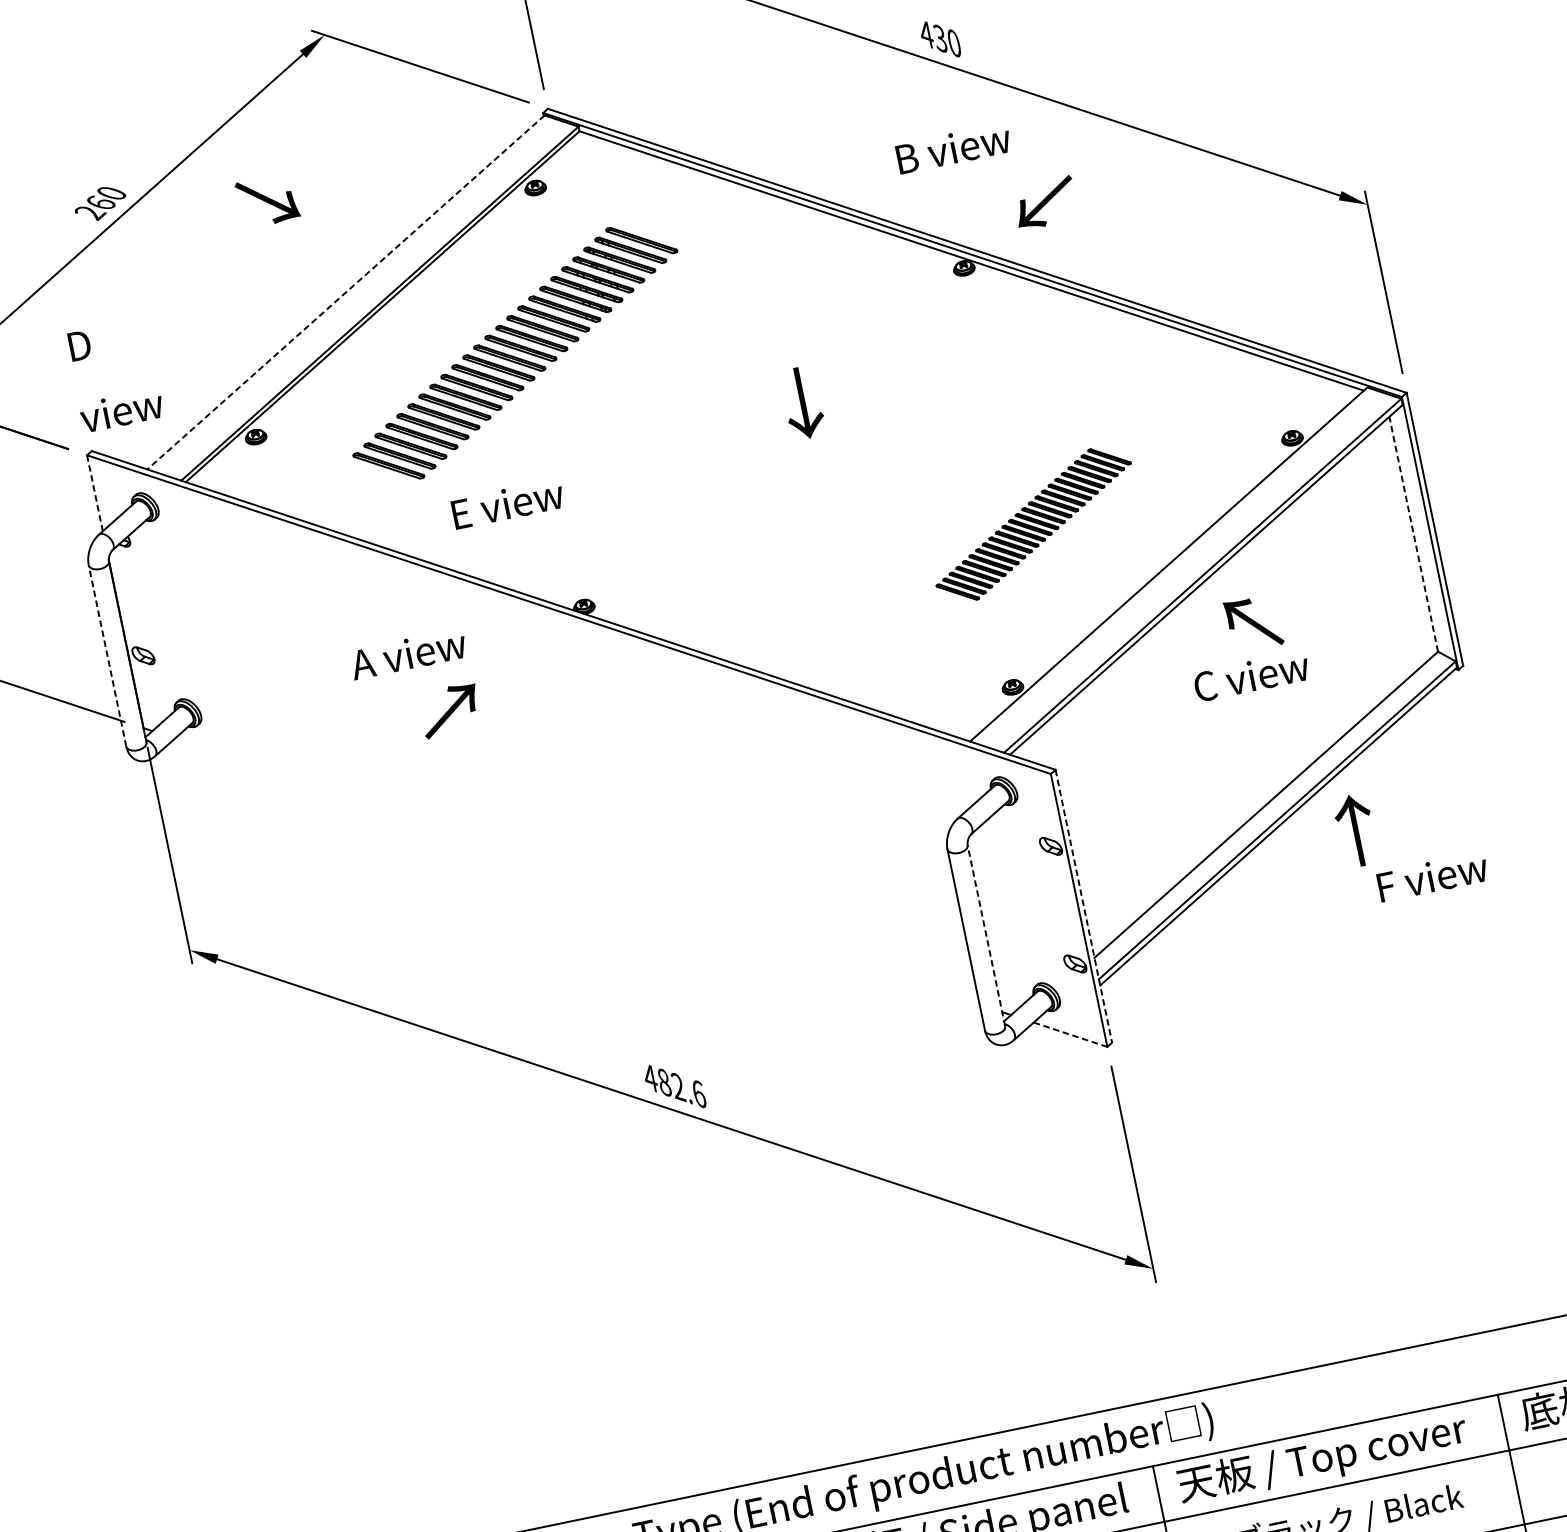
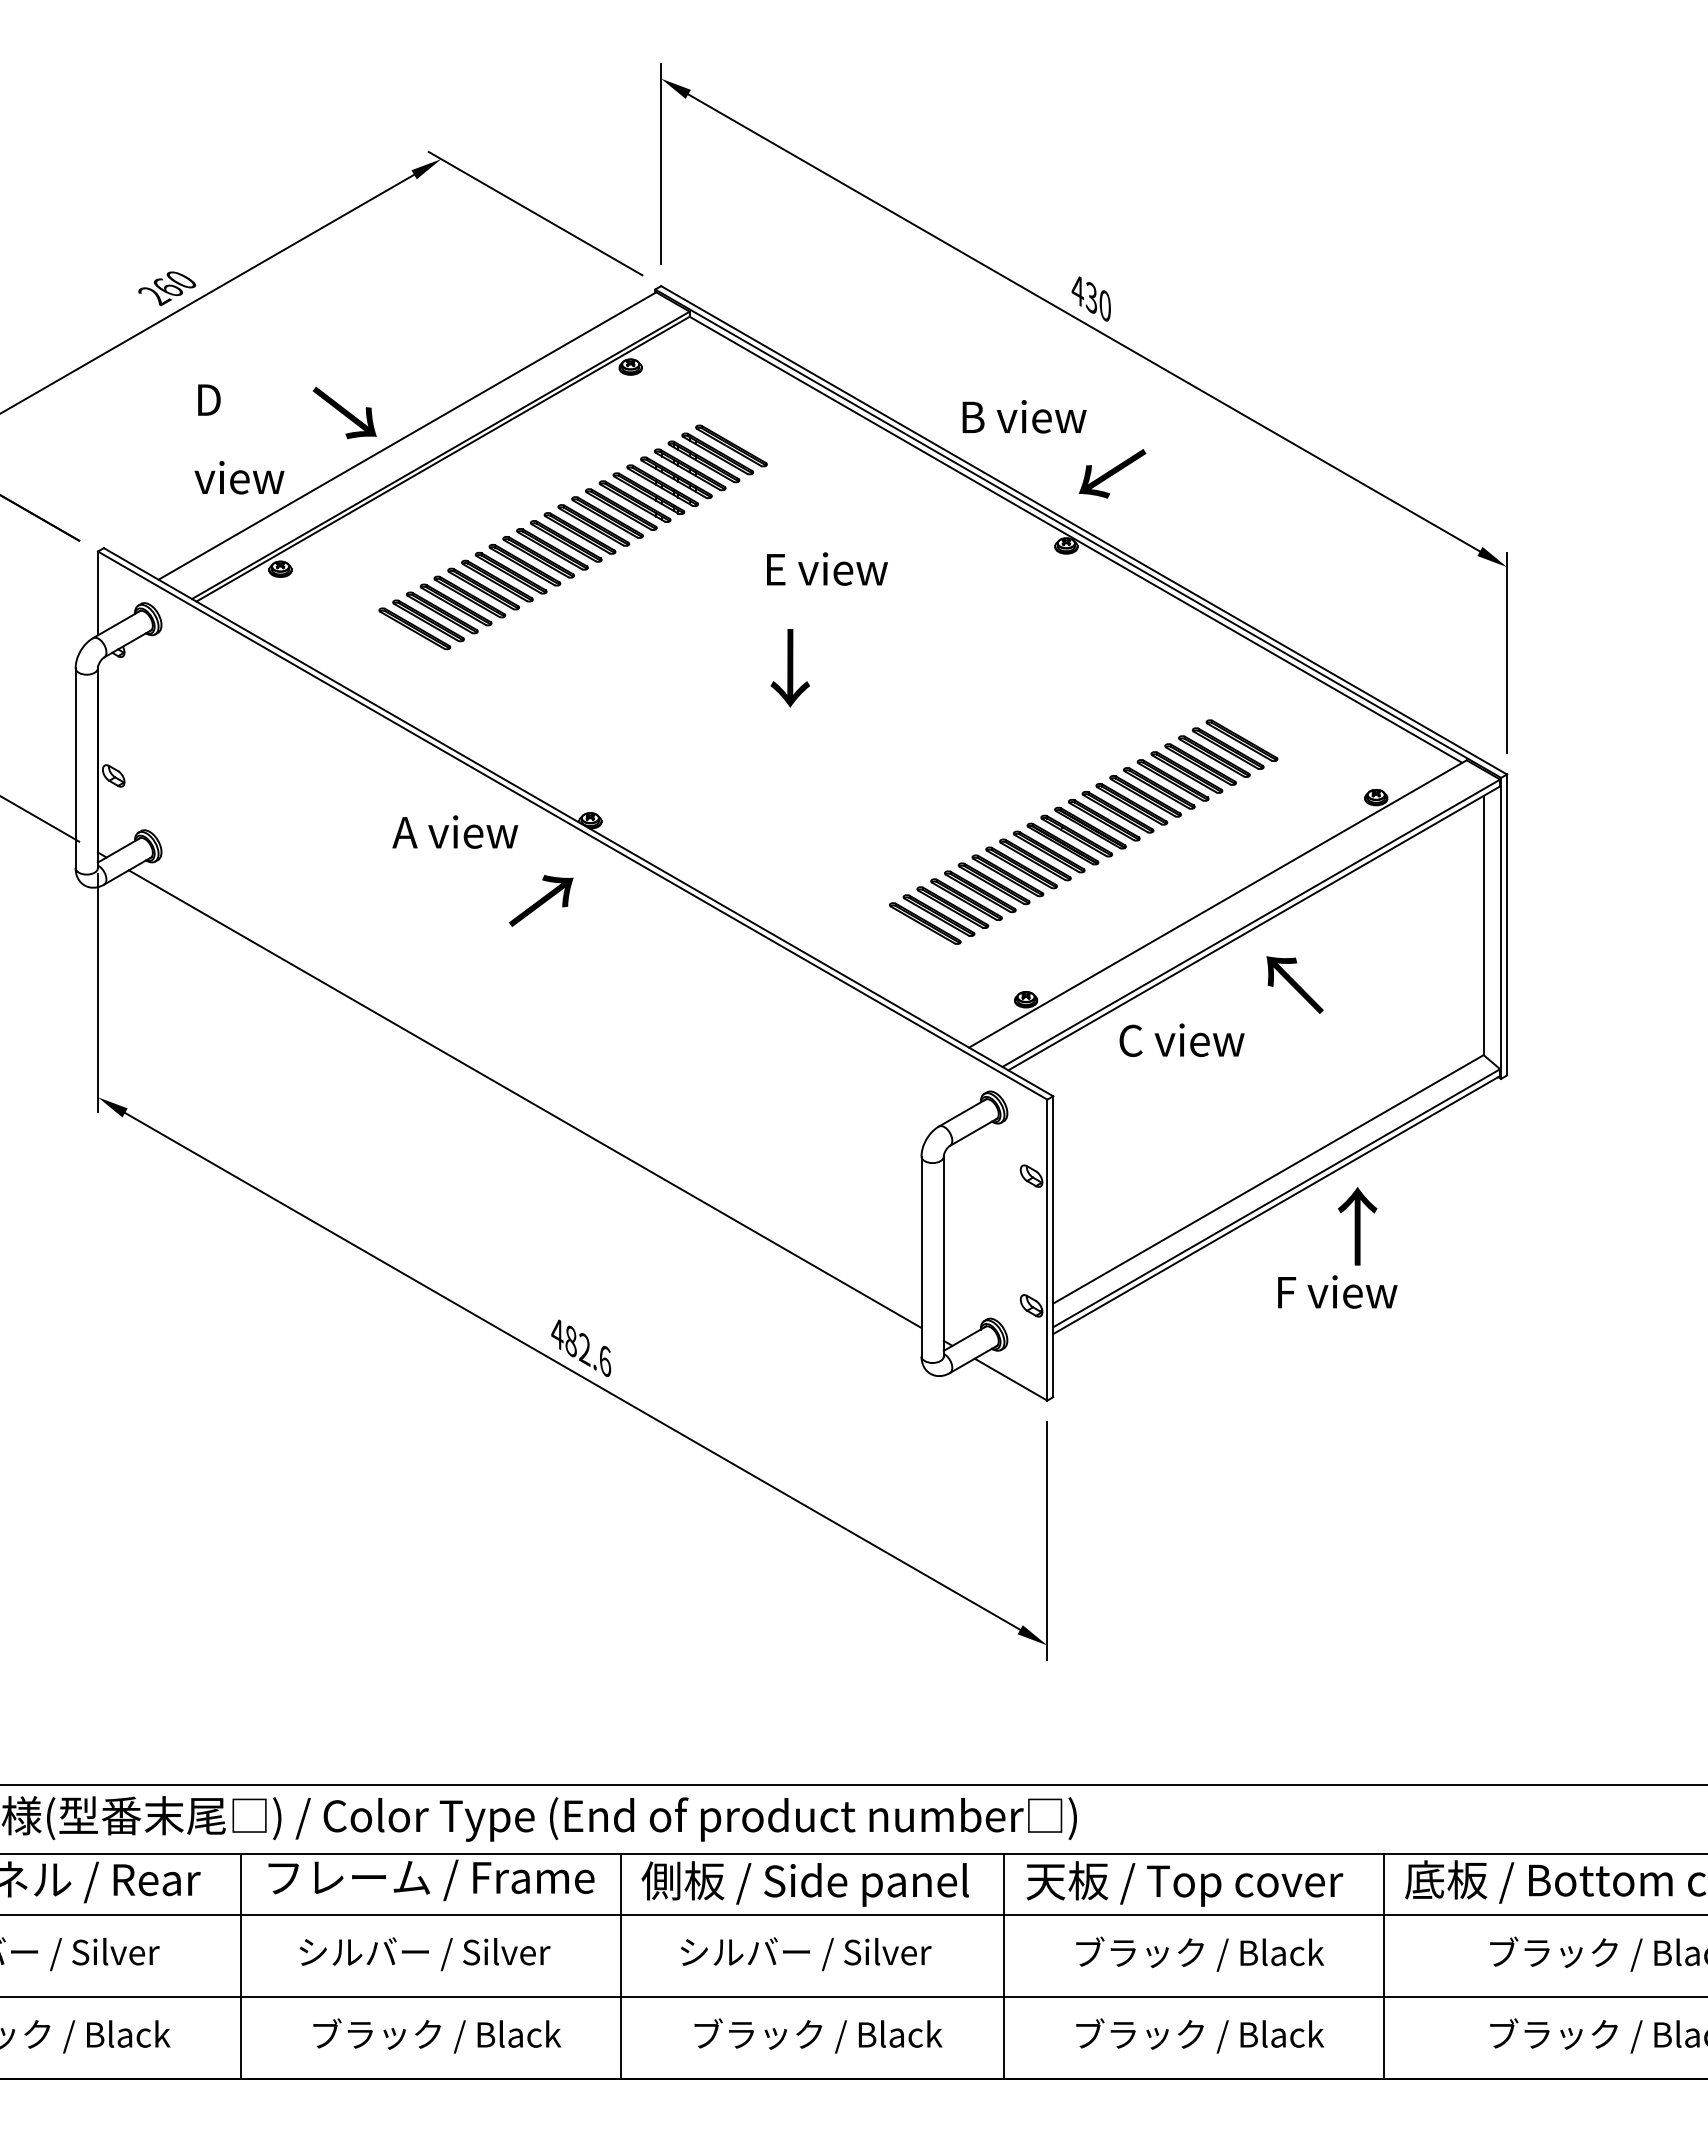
text: (953, 148) -> (1024, 416), moved
text: (267, 200) -> (344, 412), moved
text: (1045, 202) -> (1112, 473), moved
line: (345, 293) -> (406, 436), dashed -> solid
text: (114, 375) -> (239, 439), moved
text: (802, 403) -> (789, 668), moved
line: (94, 493) -> (97, 593), dashed -> solid
text: (507, 503) -> (827, 568), moved
part: (1033, 524) -> (1083, 831), size x1.67
line: (1413, 534) -> (1483, 925), dashed -> solid
text: (408, 653) -> (455, 831), moved
line: (107, 656) -> (75, 768), dashed -> solid
text: (1250, 675) -> (1181, 1039), moved
text: (450, 710) -> (541, 900), moved
line: (576, 871) -> (524, 1098), added
text: (1432, 876) -> (1337, 1291), moved
line: (1084, 906) -> (1053, 1247), dashed -> solid
line: (986, 935) -> (943, 1256), dashed -> solid
line: (1070, 1034) -> (1011, 1379), dashed -> solid

